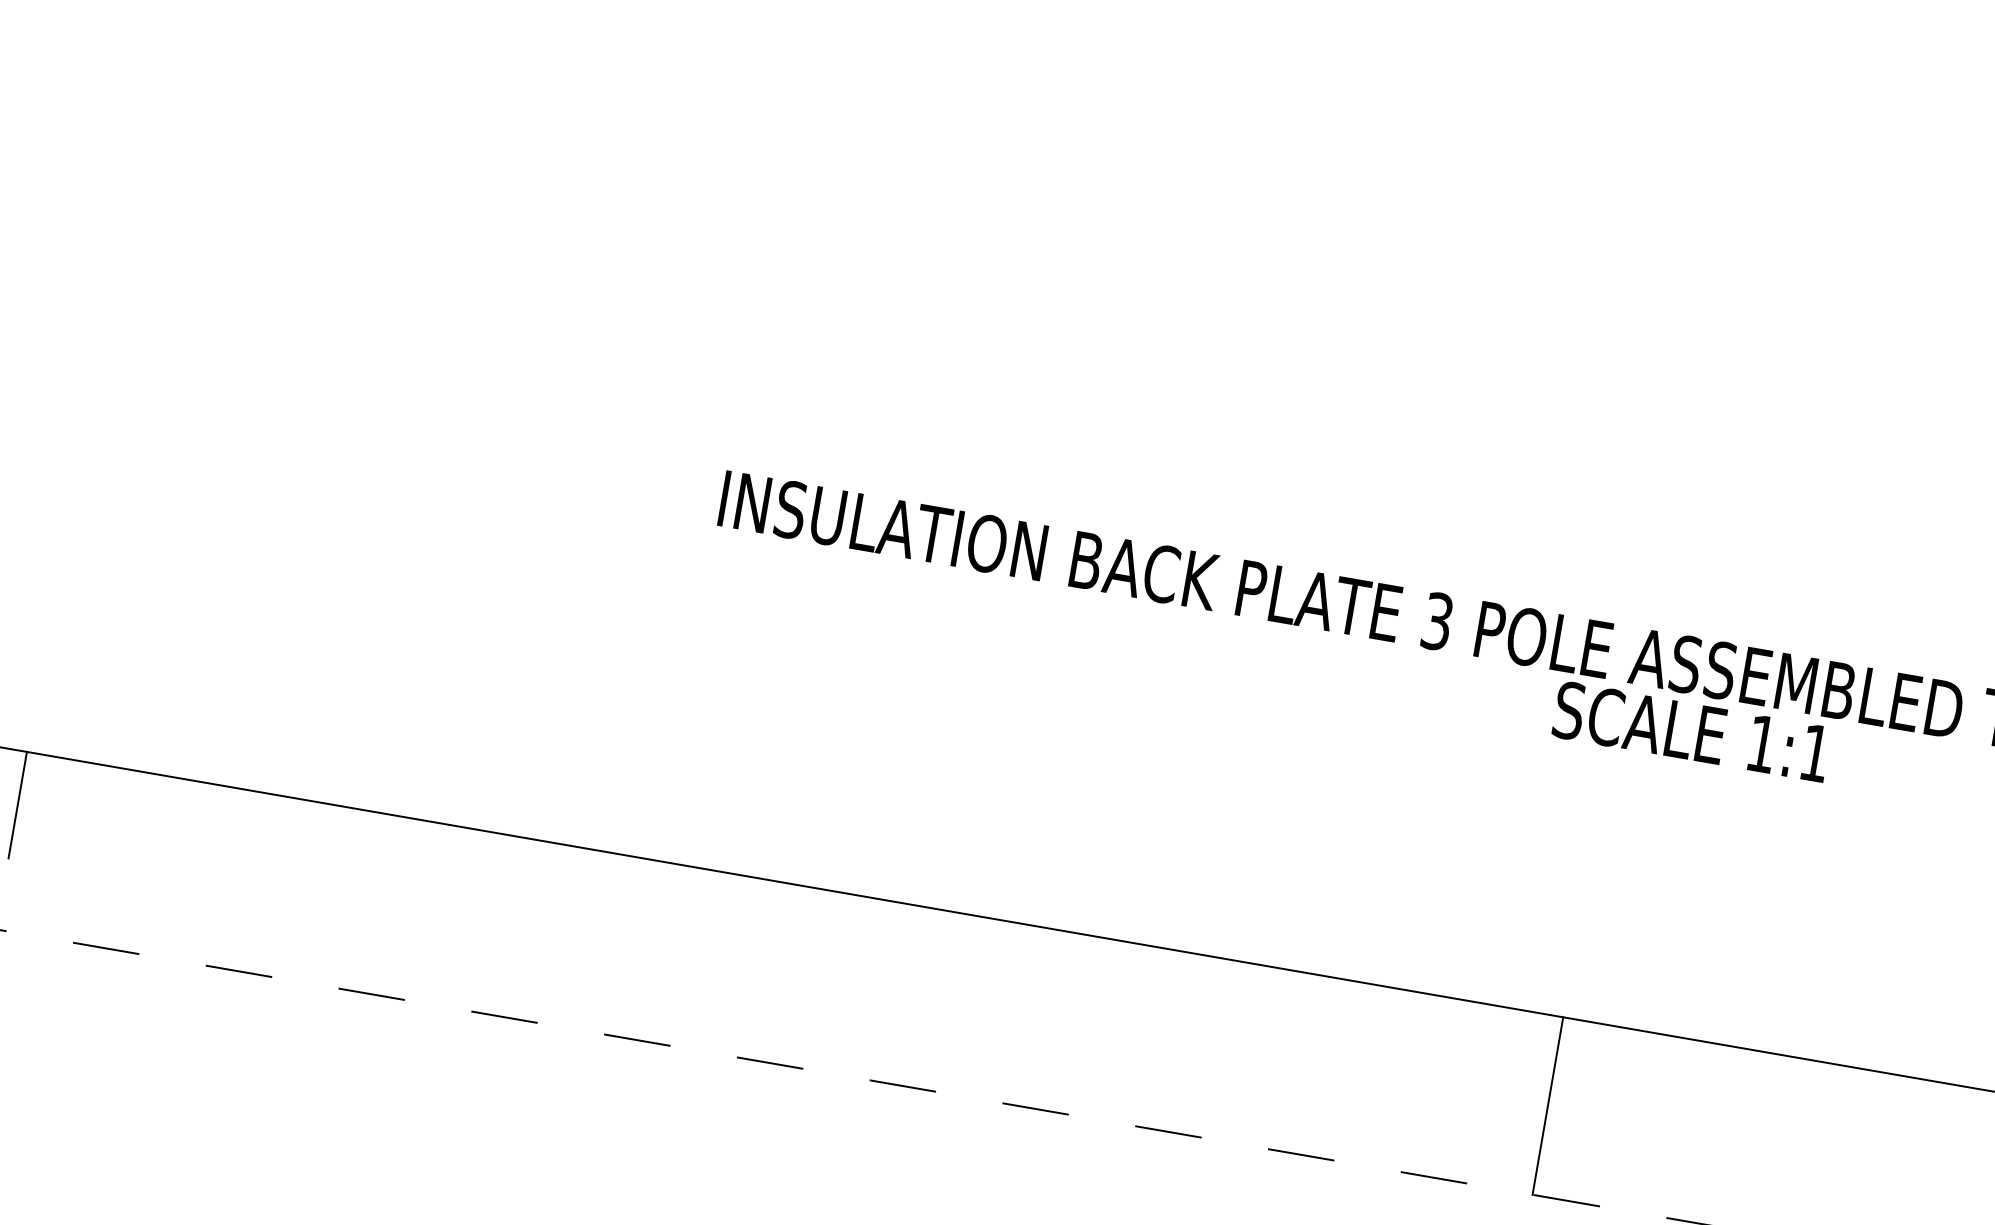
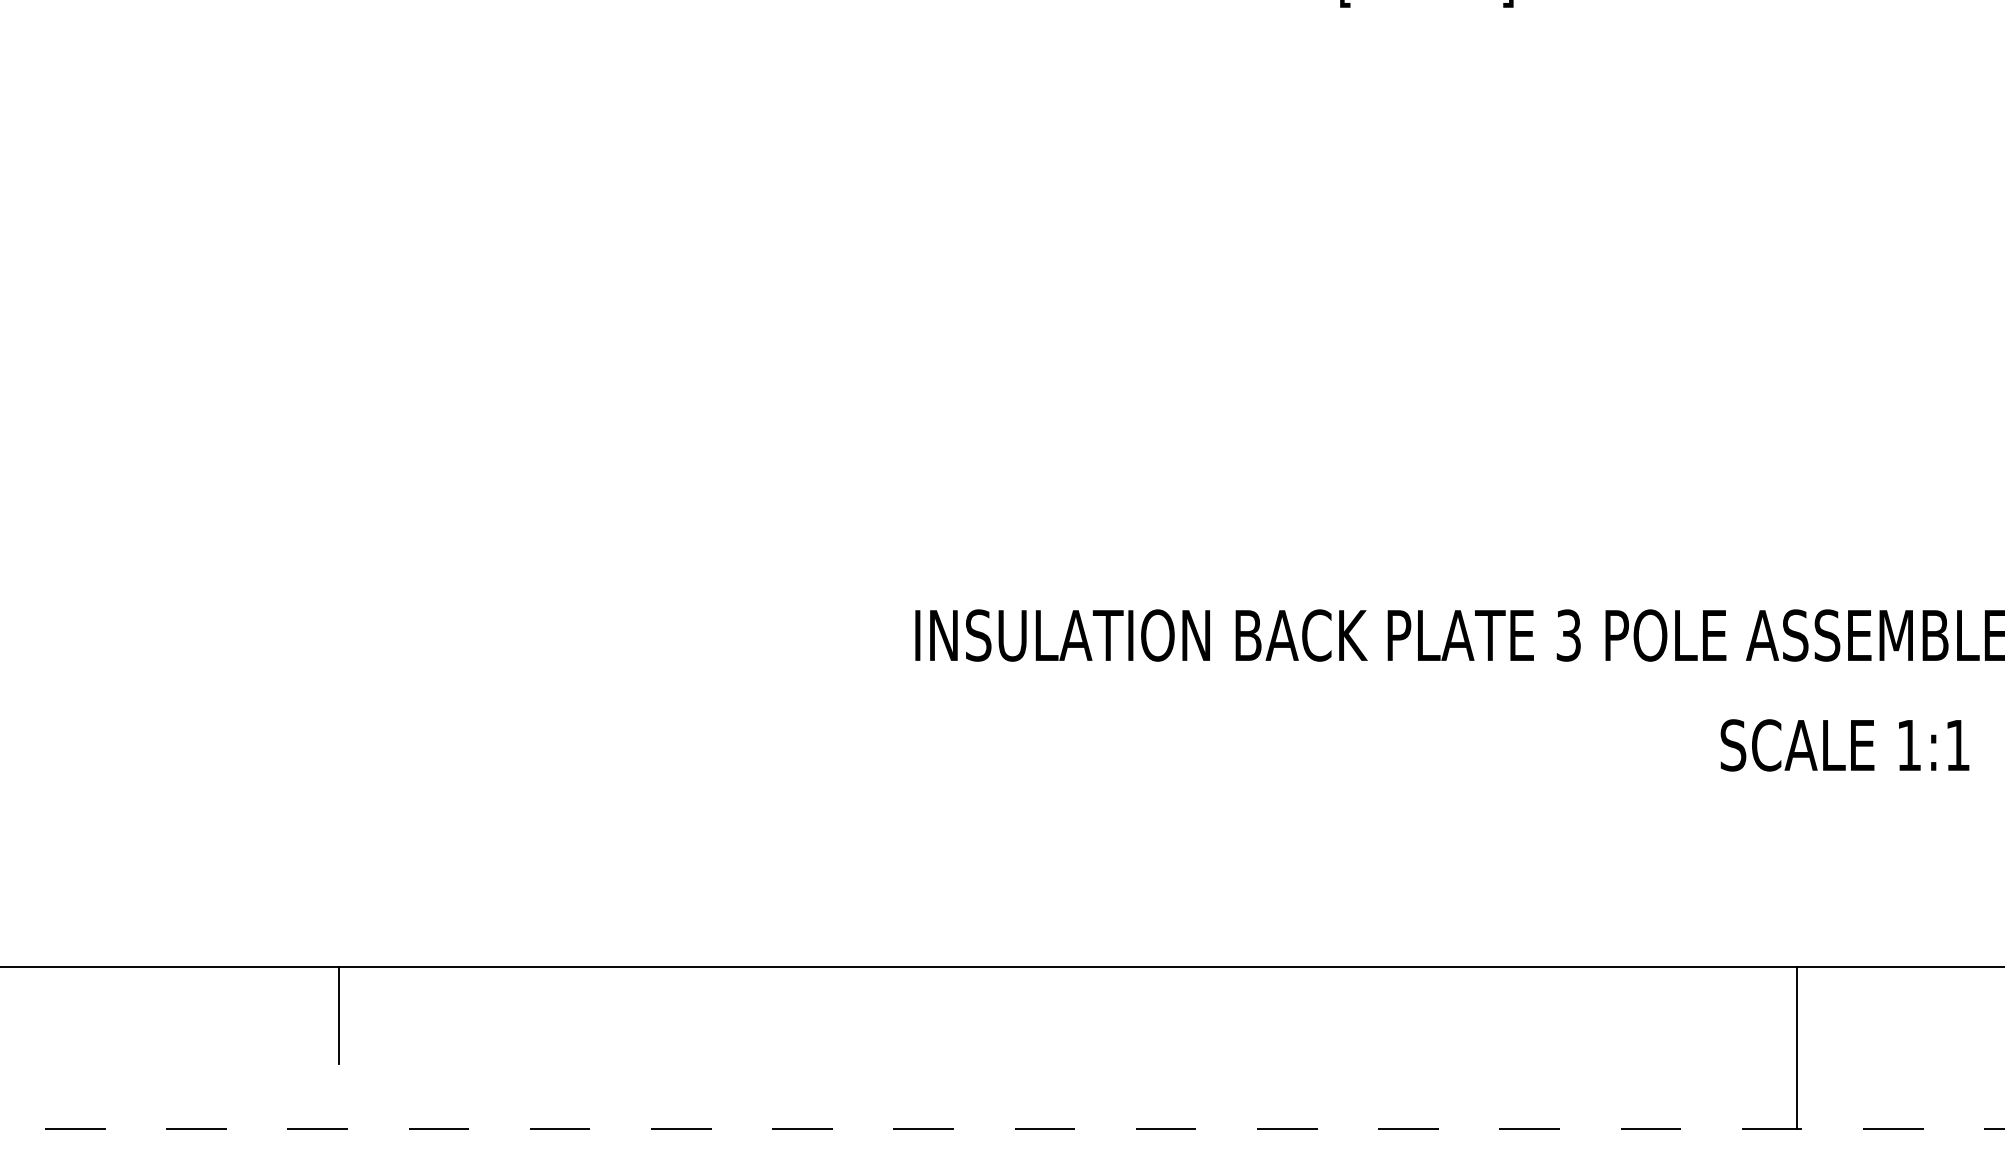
text: (1691, 731) -> (1844, 745), moved
line: (1547, 1106) -> (1796, 1048), moved

